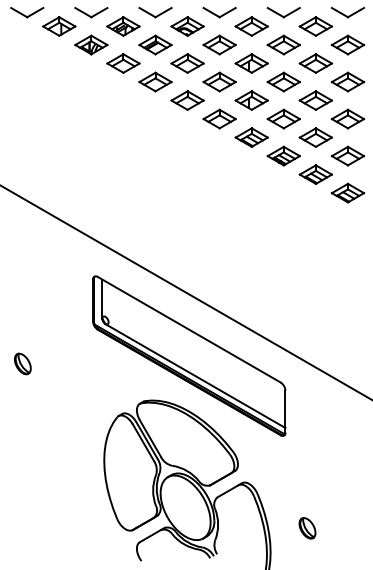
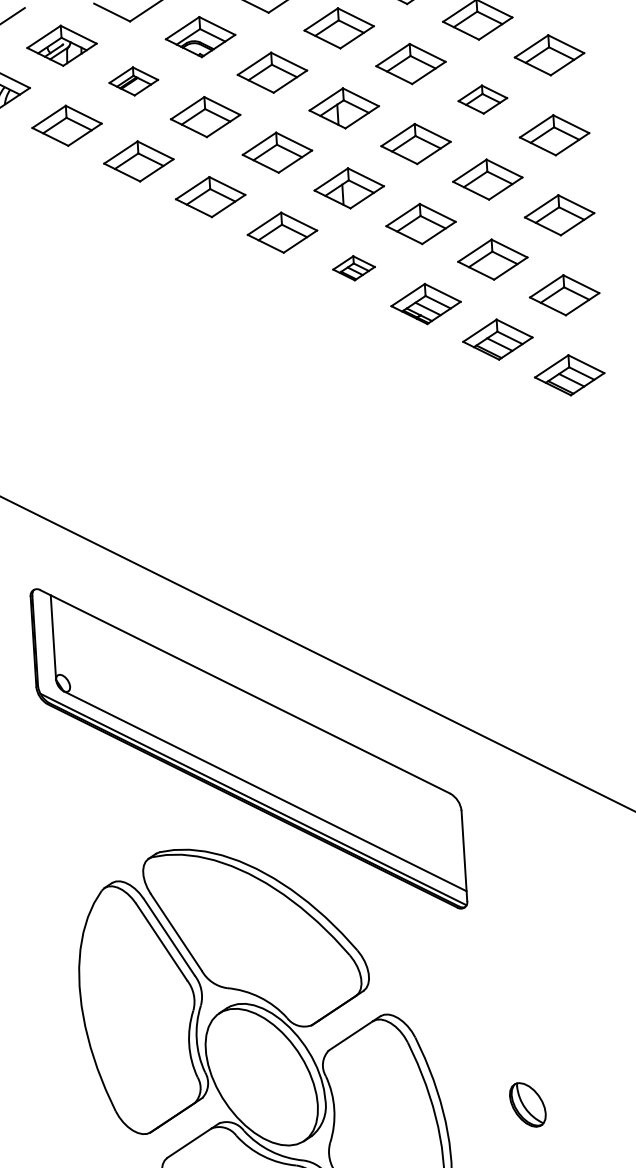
part: (155, 44) -> (133, 80), size x0.7
part: (315, 63) -> (481, 99), size x0.7
part: (251, 137) -> (353, 268), size x0.6

